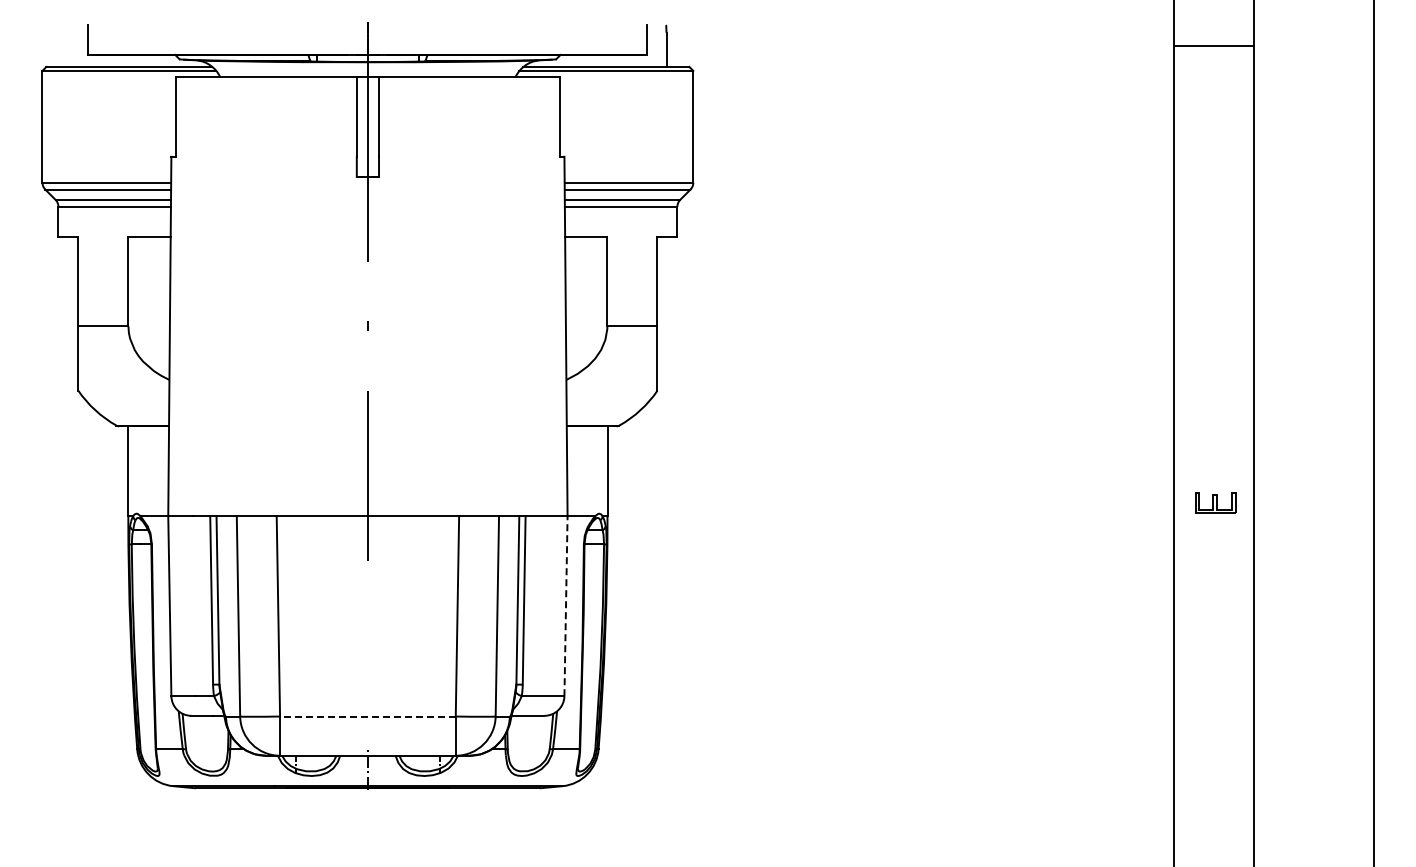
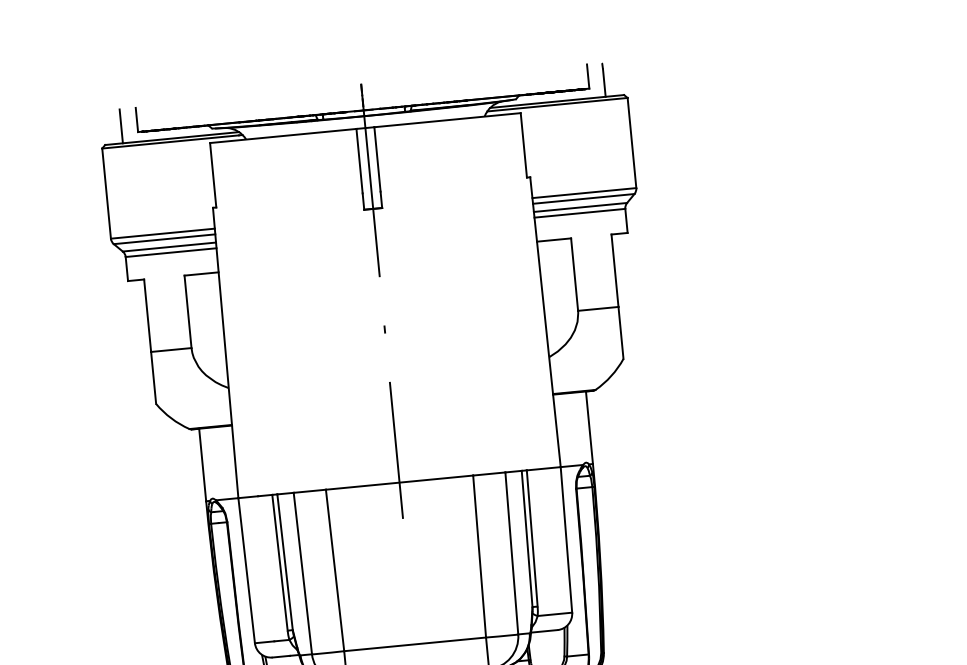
line: (68, 45) -> (121, 126), added
line: (566, 605) -> (566, 539), dashed -> solid
line: (367, 716) -> (414, 644), dashed -> solid

